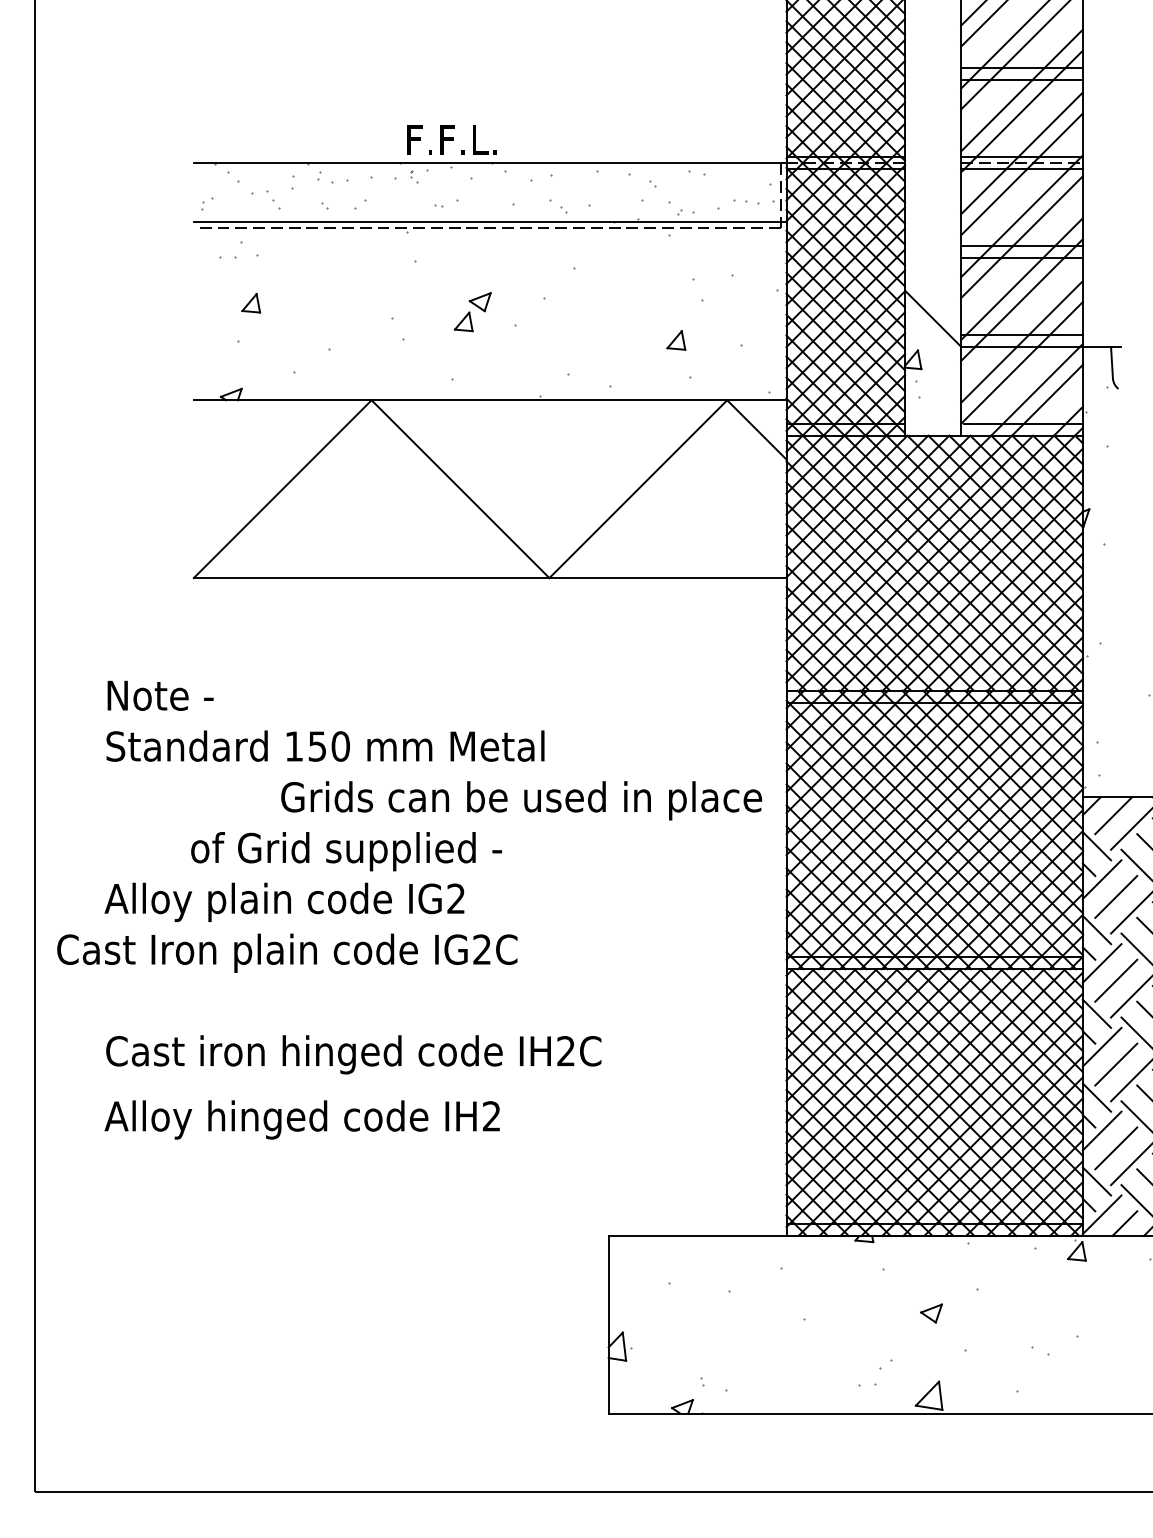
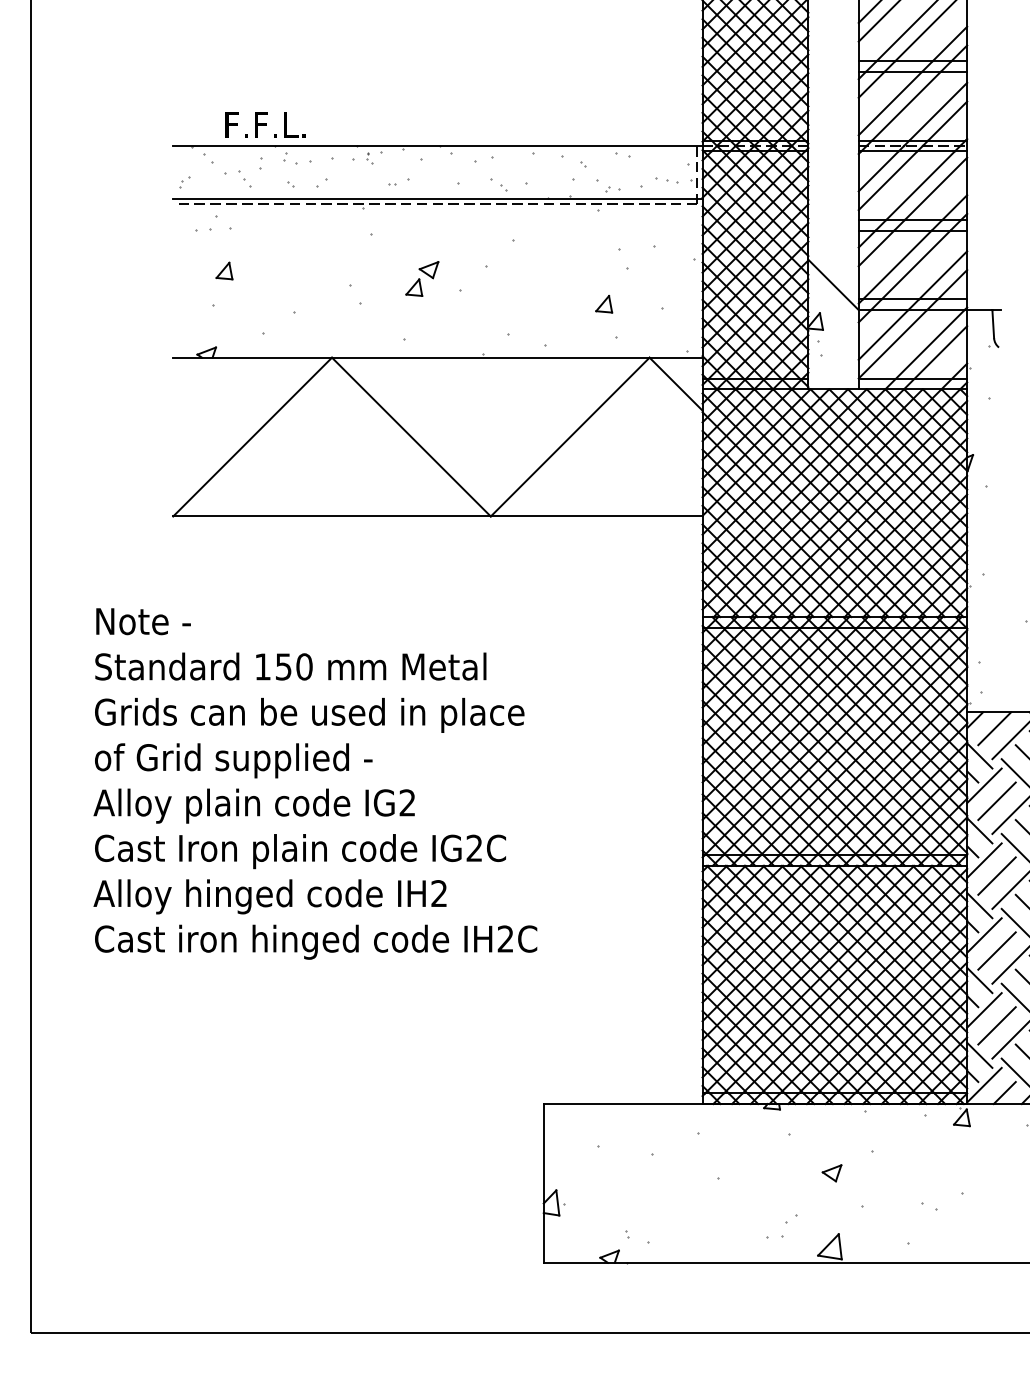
text: (451, 139) -> (264, 124), moved
text: (521, 800) -> (309, 715), moved
text: (346, 851) -> (233, 760), moved
text: (287, 952) -> (300, 850), moved
text: (301, 1119) -> (269, 896), moved

